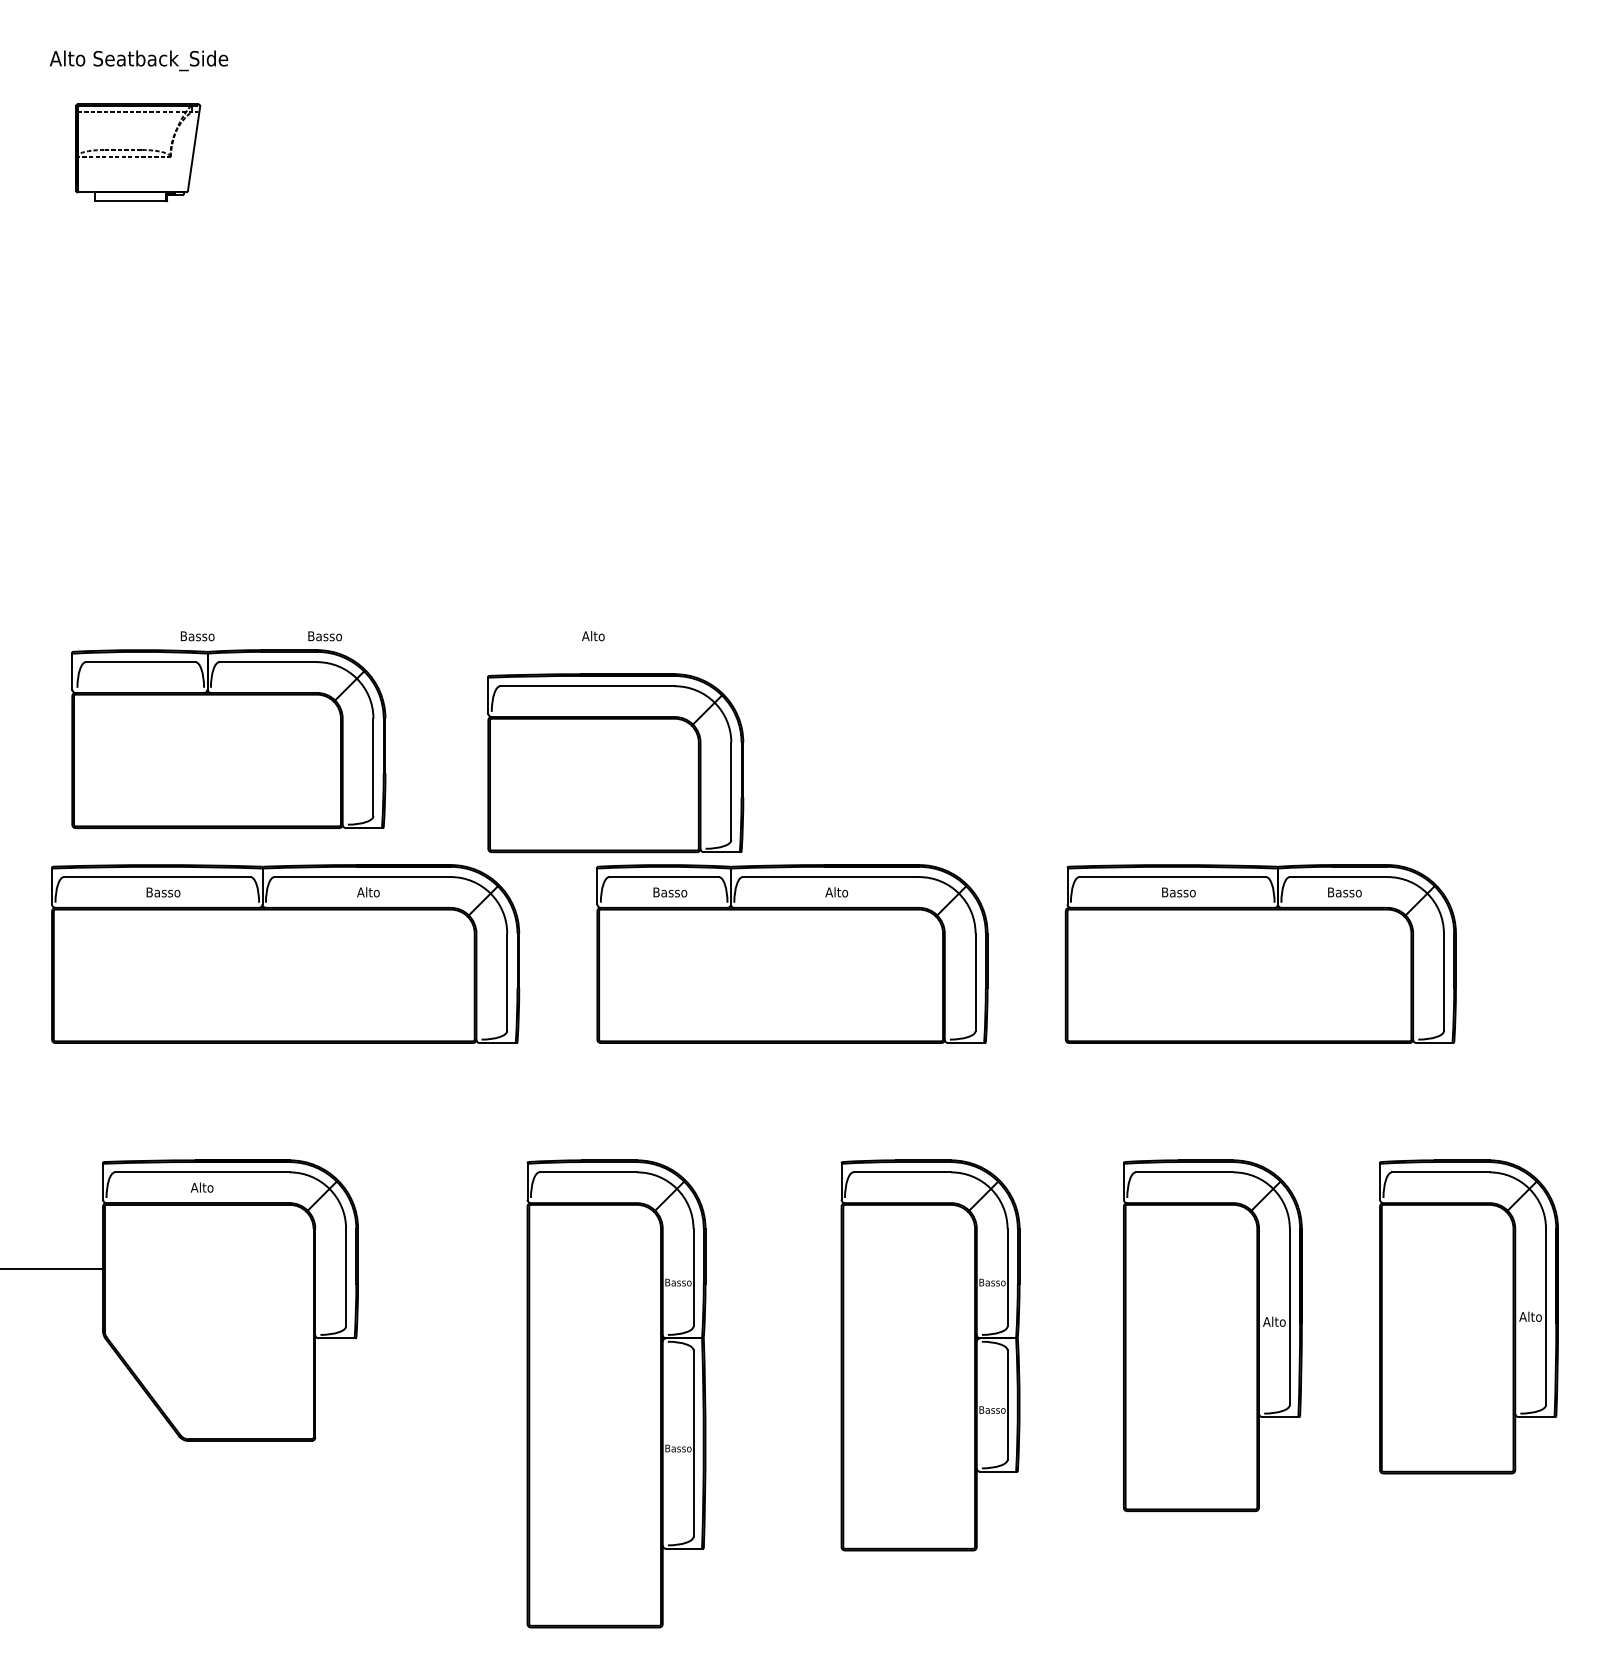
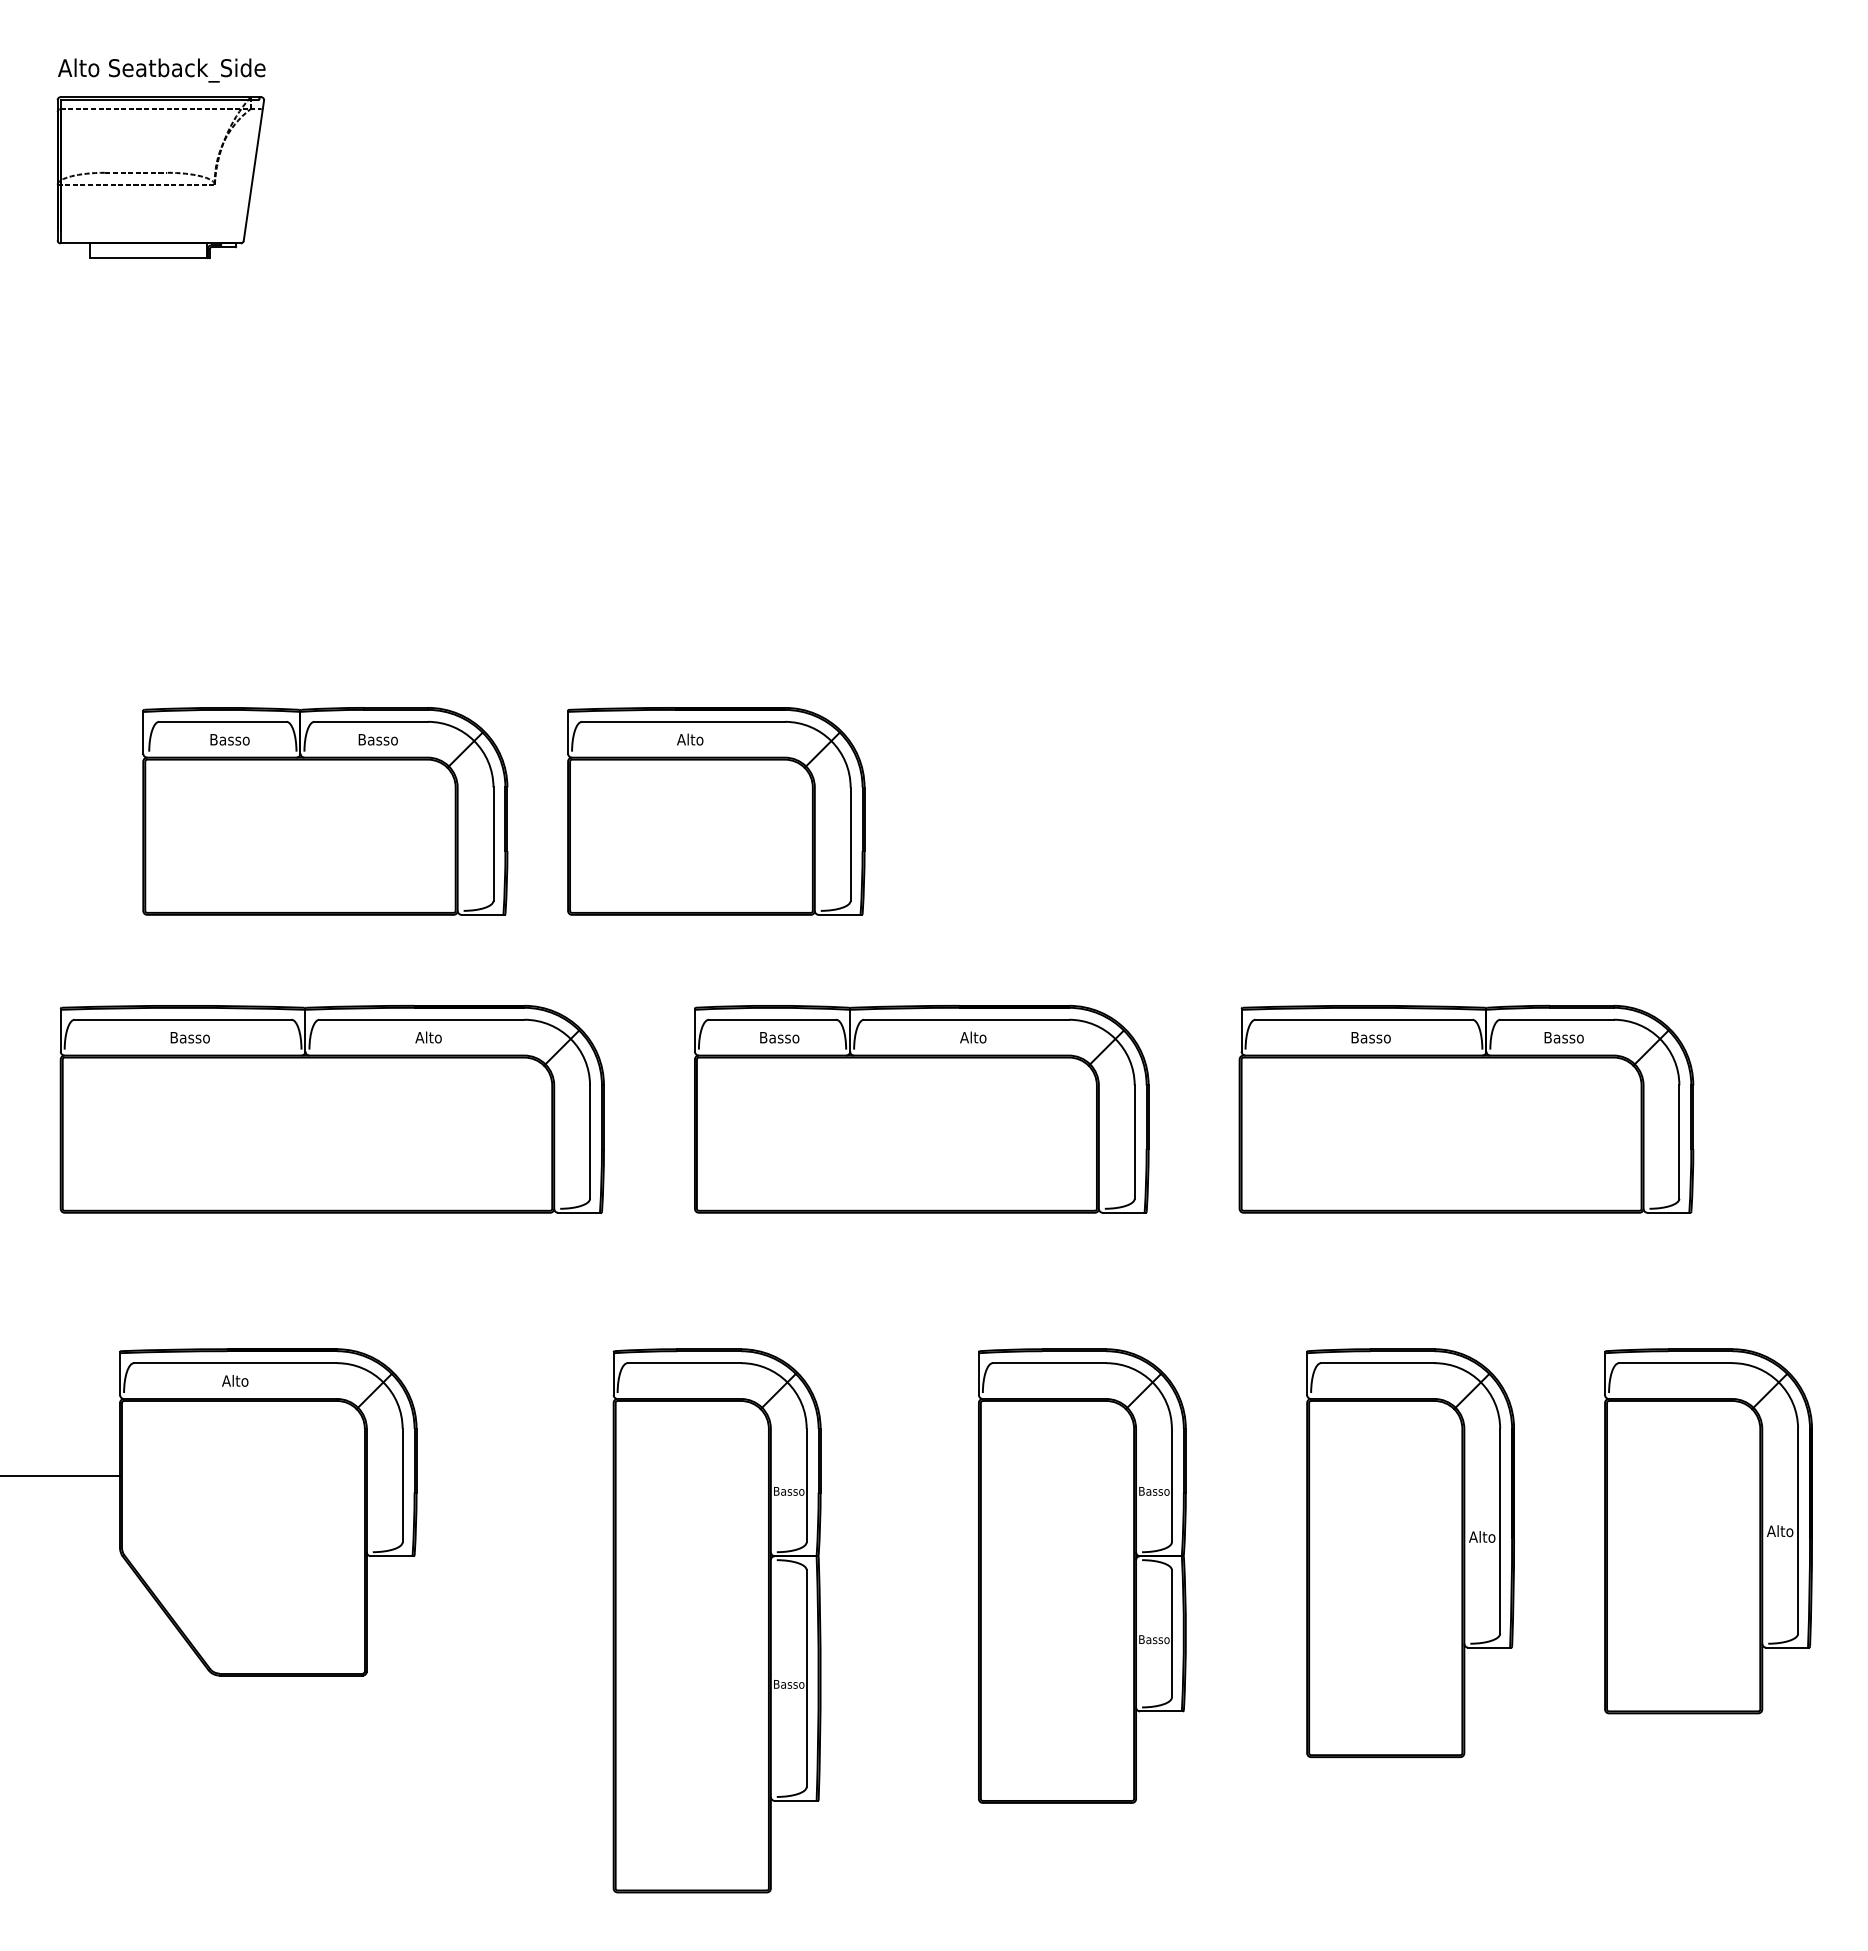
part: (137, 152) -> (160, 177), size x1.43
part: (229, 739) -> (325, 811), moved
part: (615, 763) -> (716, 811), moved

